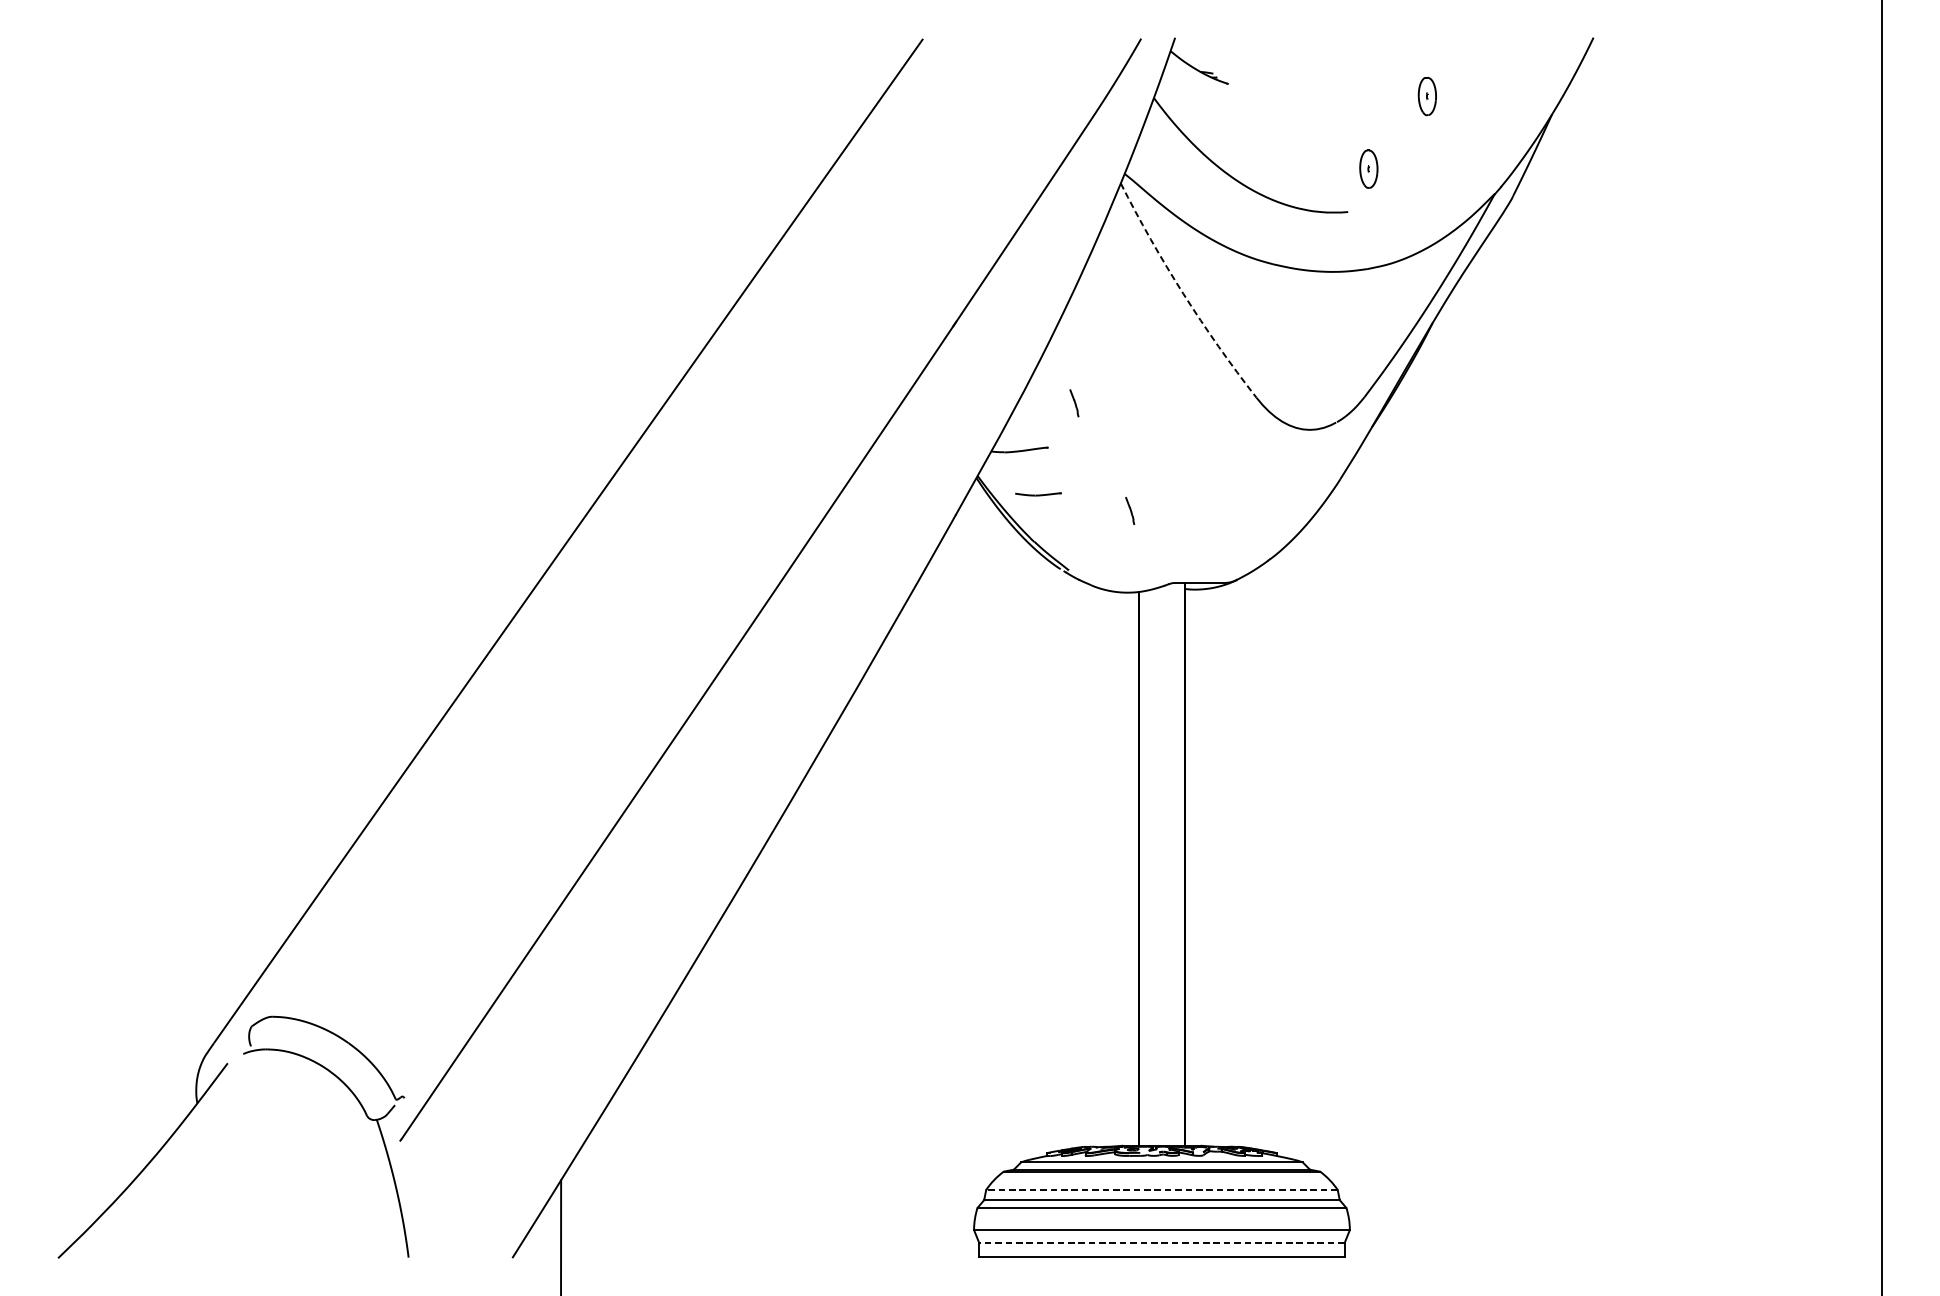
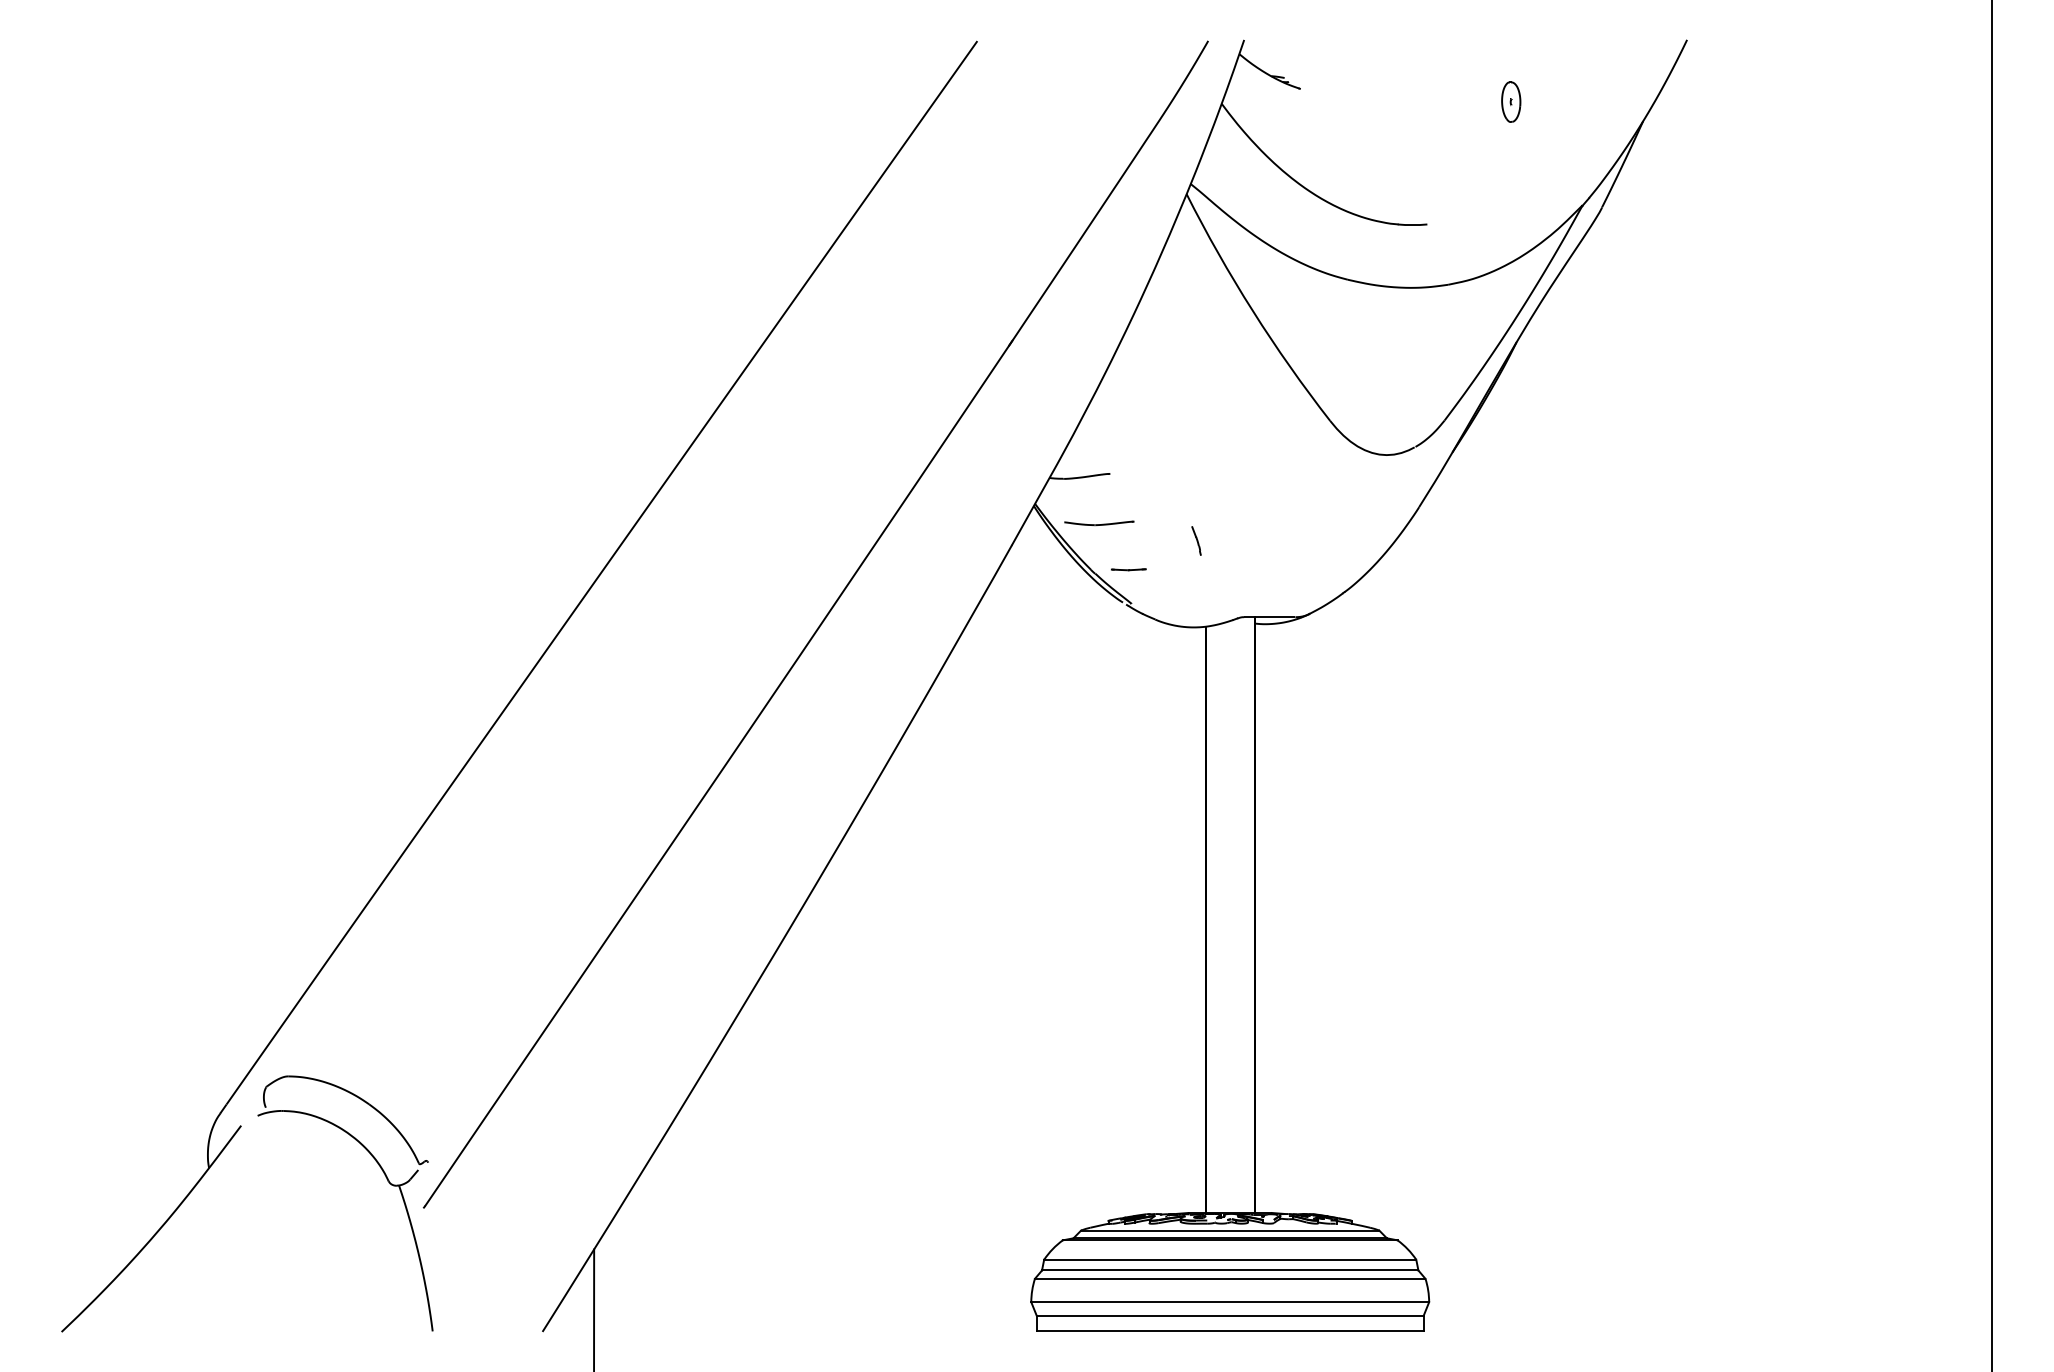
part: (1369, 168) -> (1449, 178), removed
arc: (1183, 294) -> (1252, 311), dashed -> solid
part: (1074, 402) -> (1137, 426), removed
part: (1038, 494) -> (1099, 523), size x1.43
line: (1065, 537) -> (1128, 569), added
line: (1161, 1189) -> (1229, 1259), dashed -> solid
line: (1161, 1242) -> (1229, 1315), dashed -> solid

